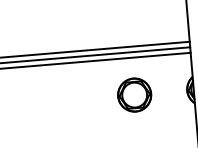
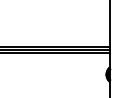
part: (133, 94) -> (75, 74), removed

